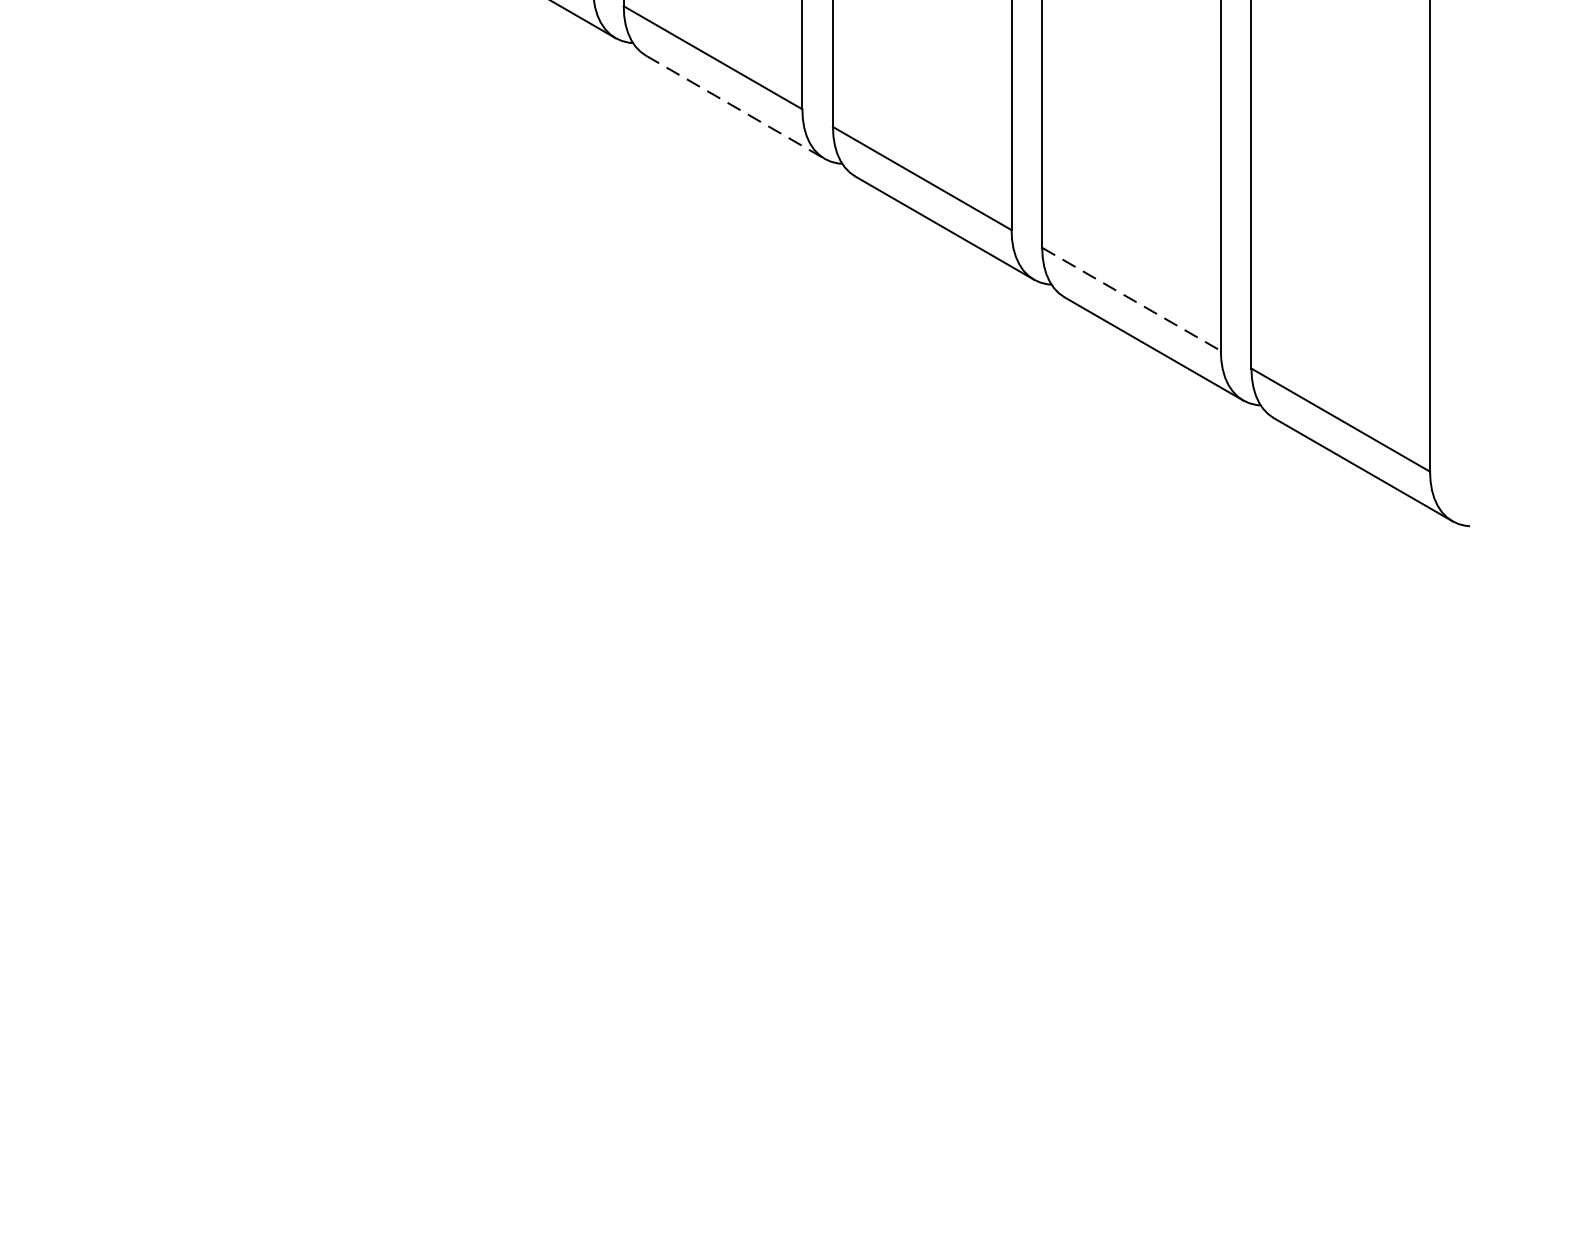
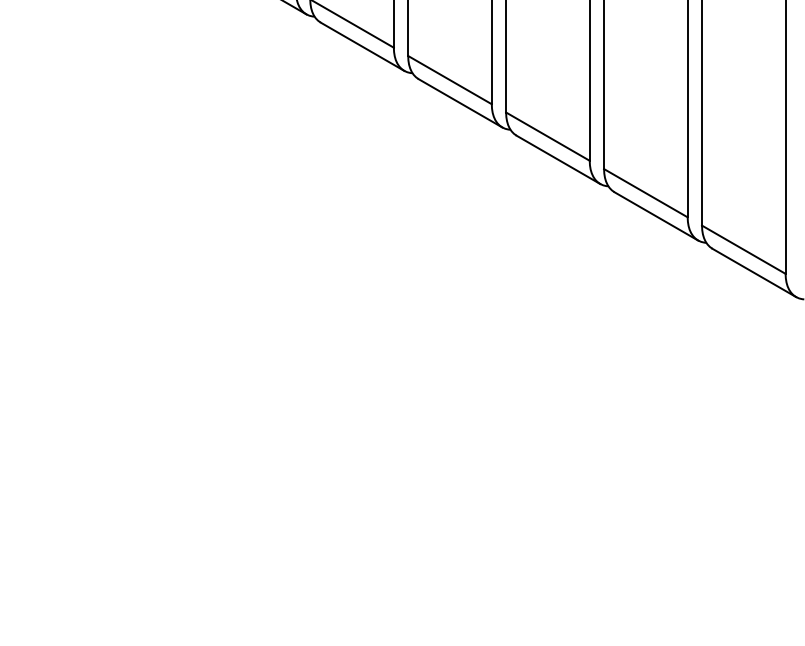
line: (735, 107) -> (460, 103), dashed -> solid
line: (1132, 299) -> (646, 193), dashed -> solid

